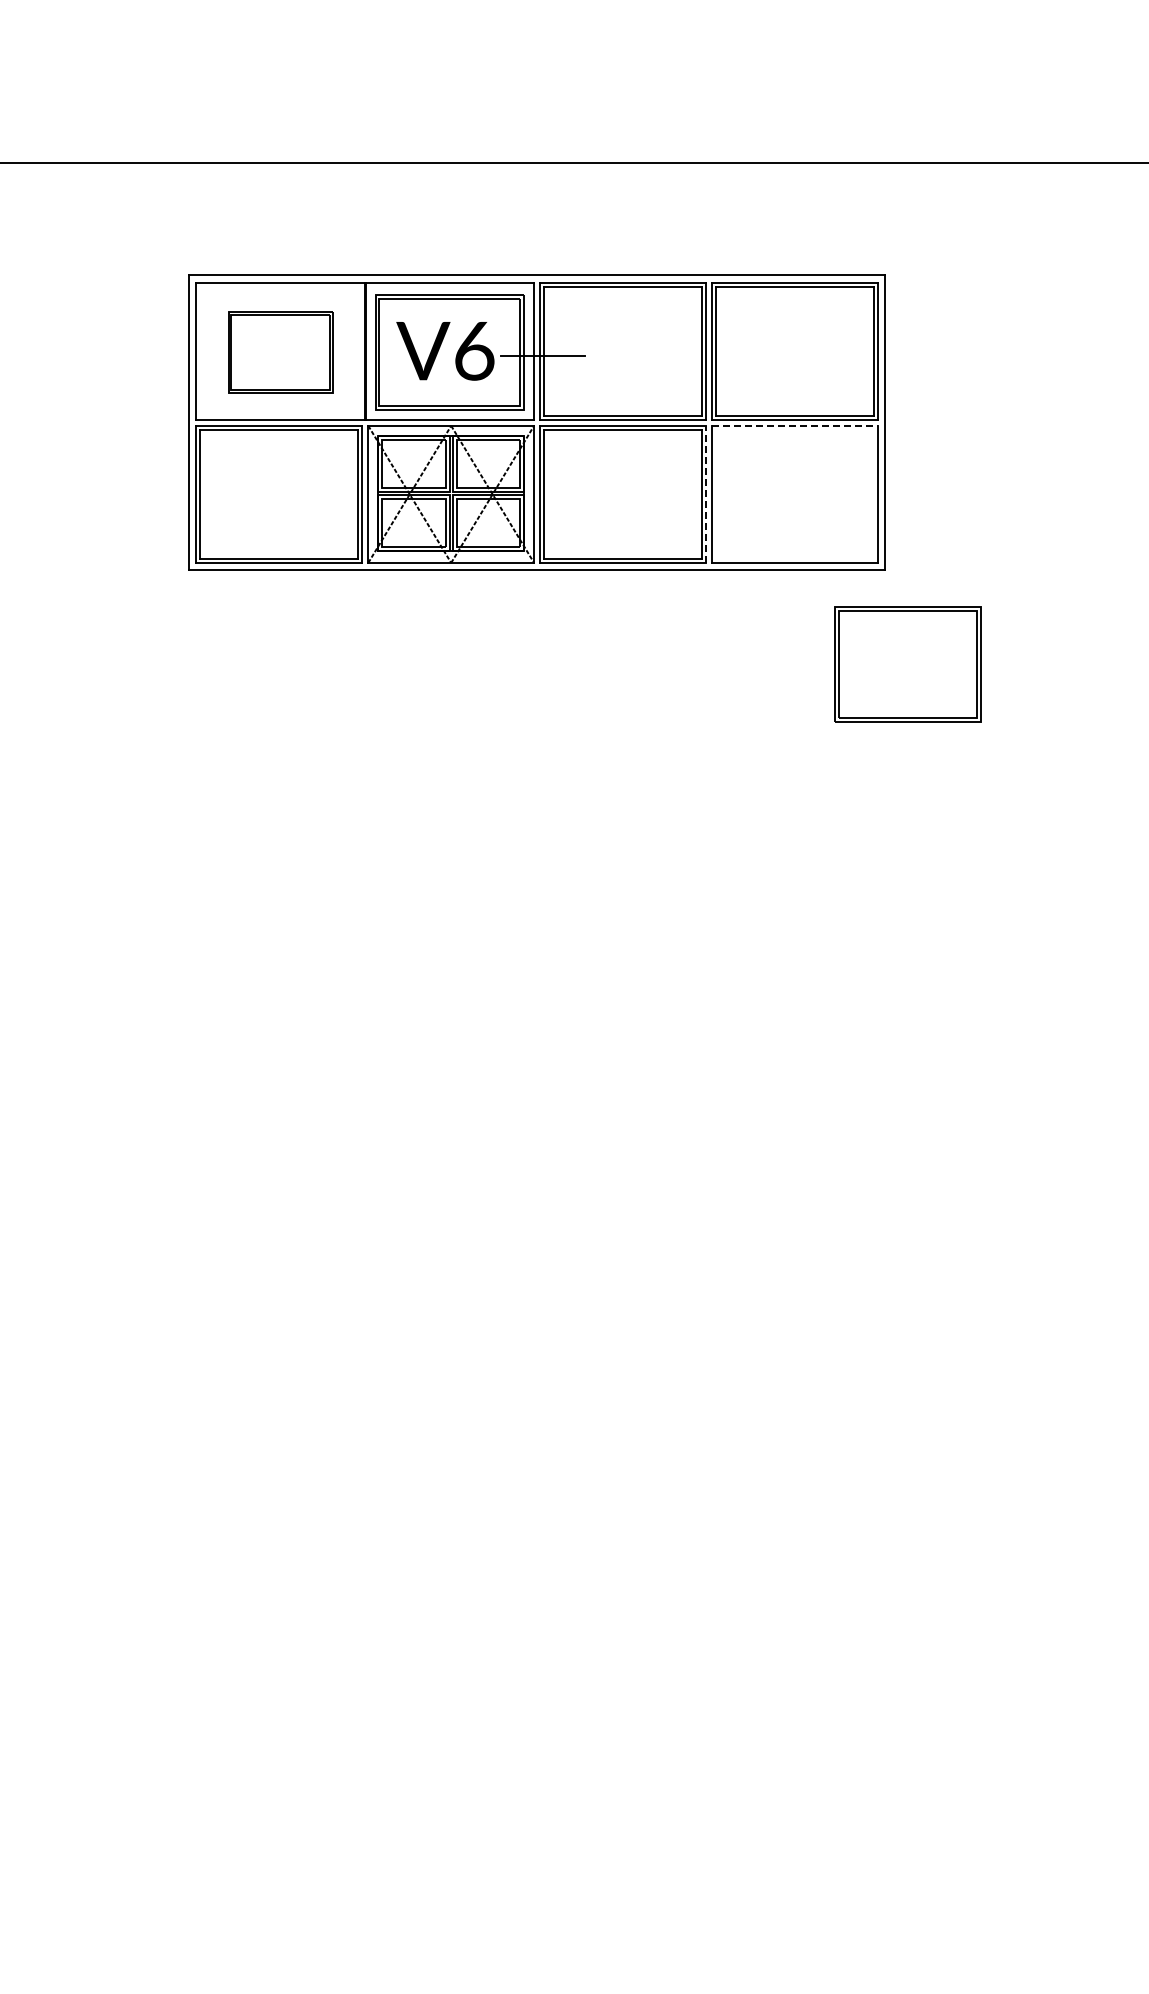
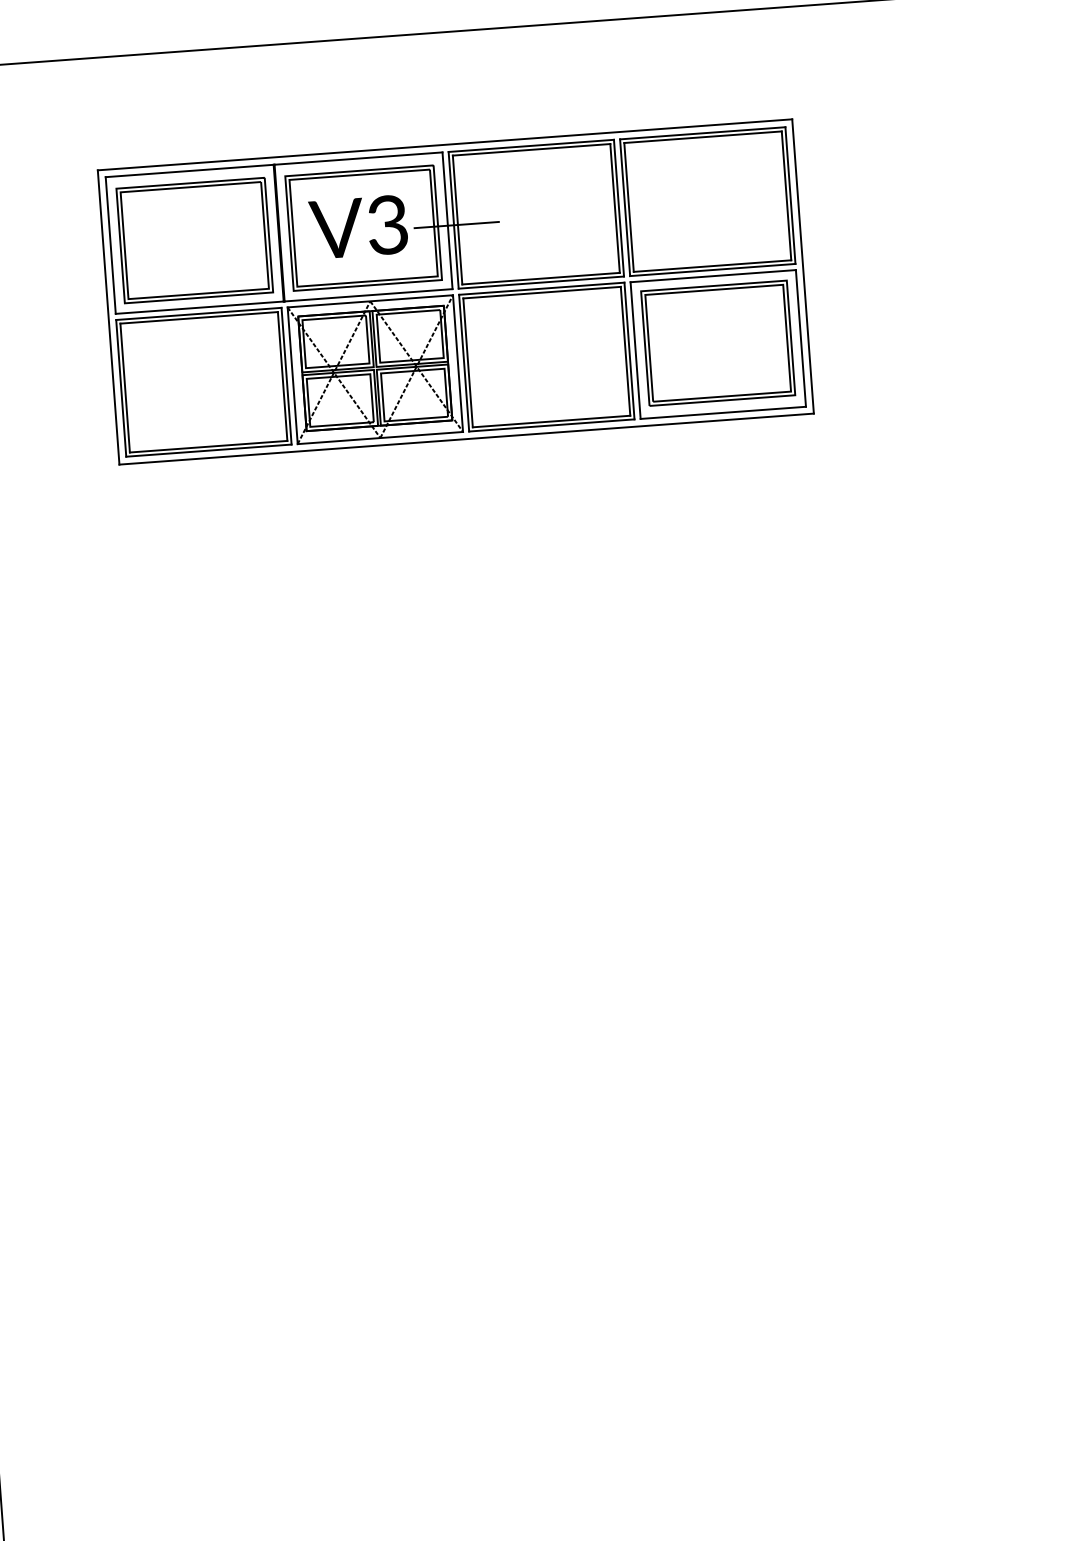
text: (474, 350) -> (388, 224), V6 -> V3
part: (280, 352) -> (194, 240), size x1.43
line: (795, 425) -> (713, 275), dashed -> solid
line: (706, 494) -> (629, 351), dashed -> solid
part: (907, 664) -> (717, 343), moved

